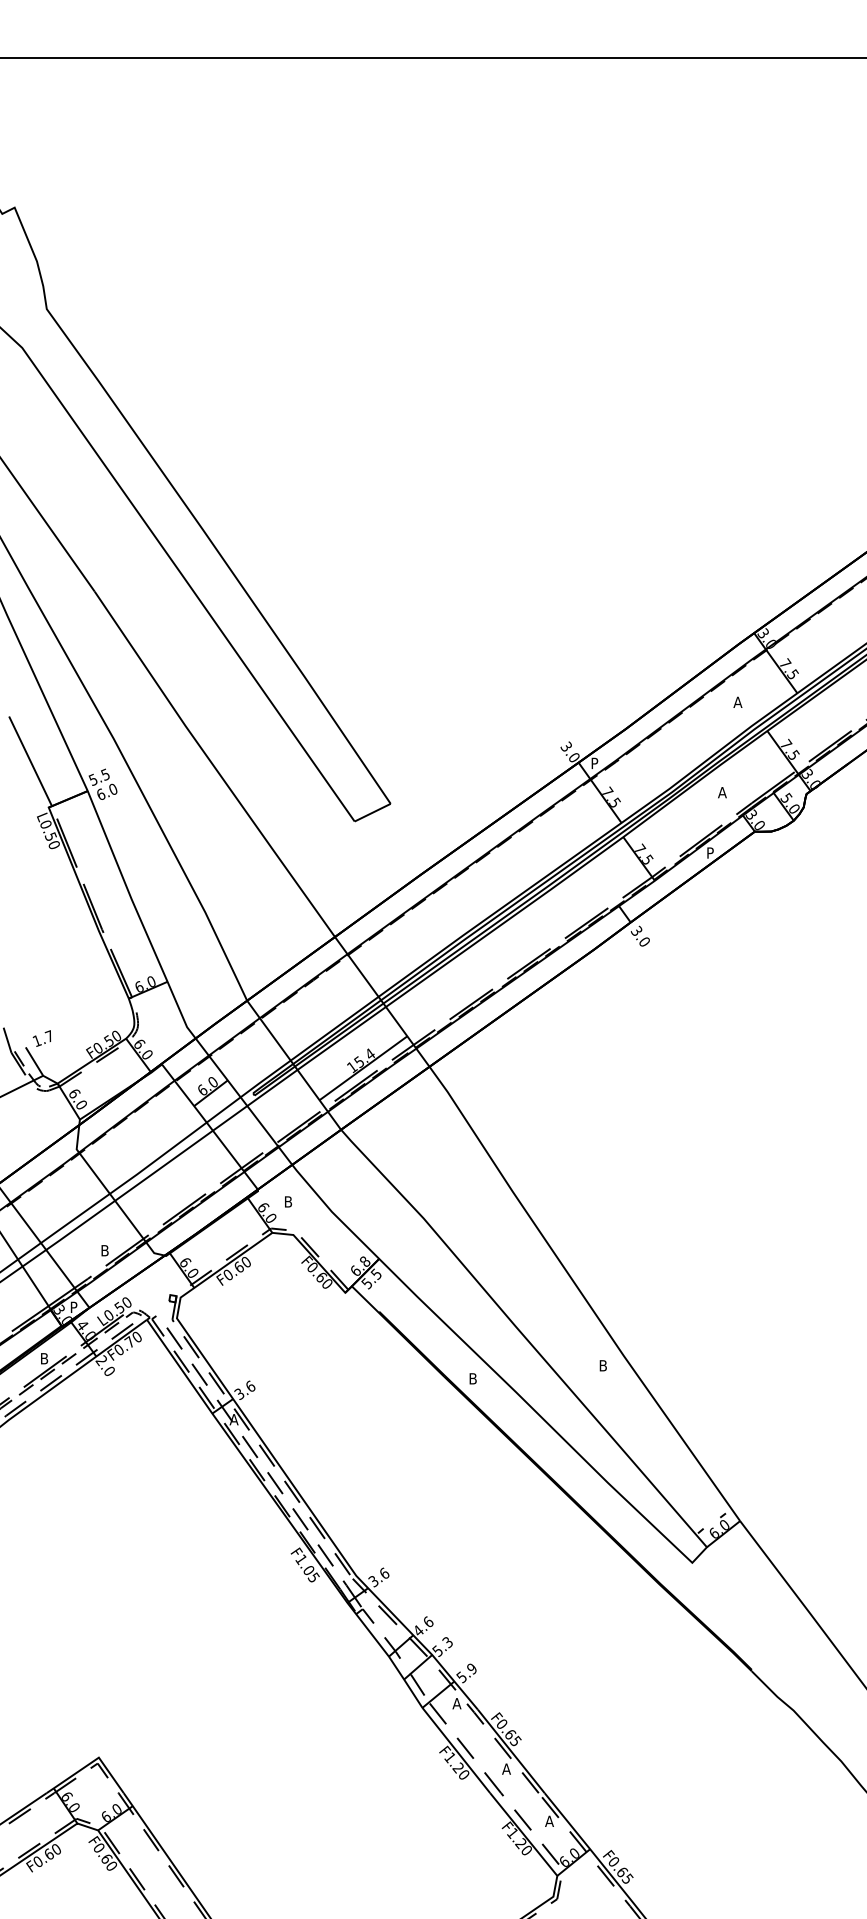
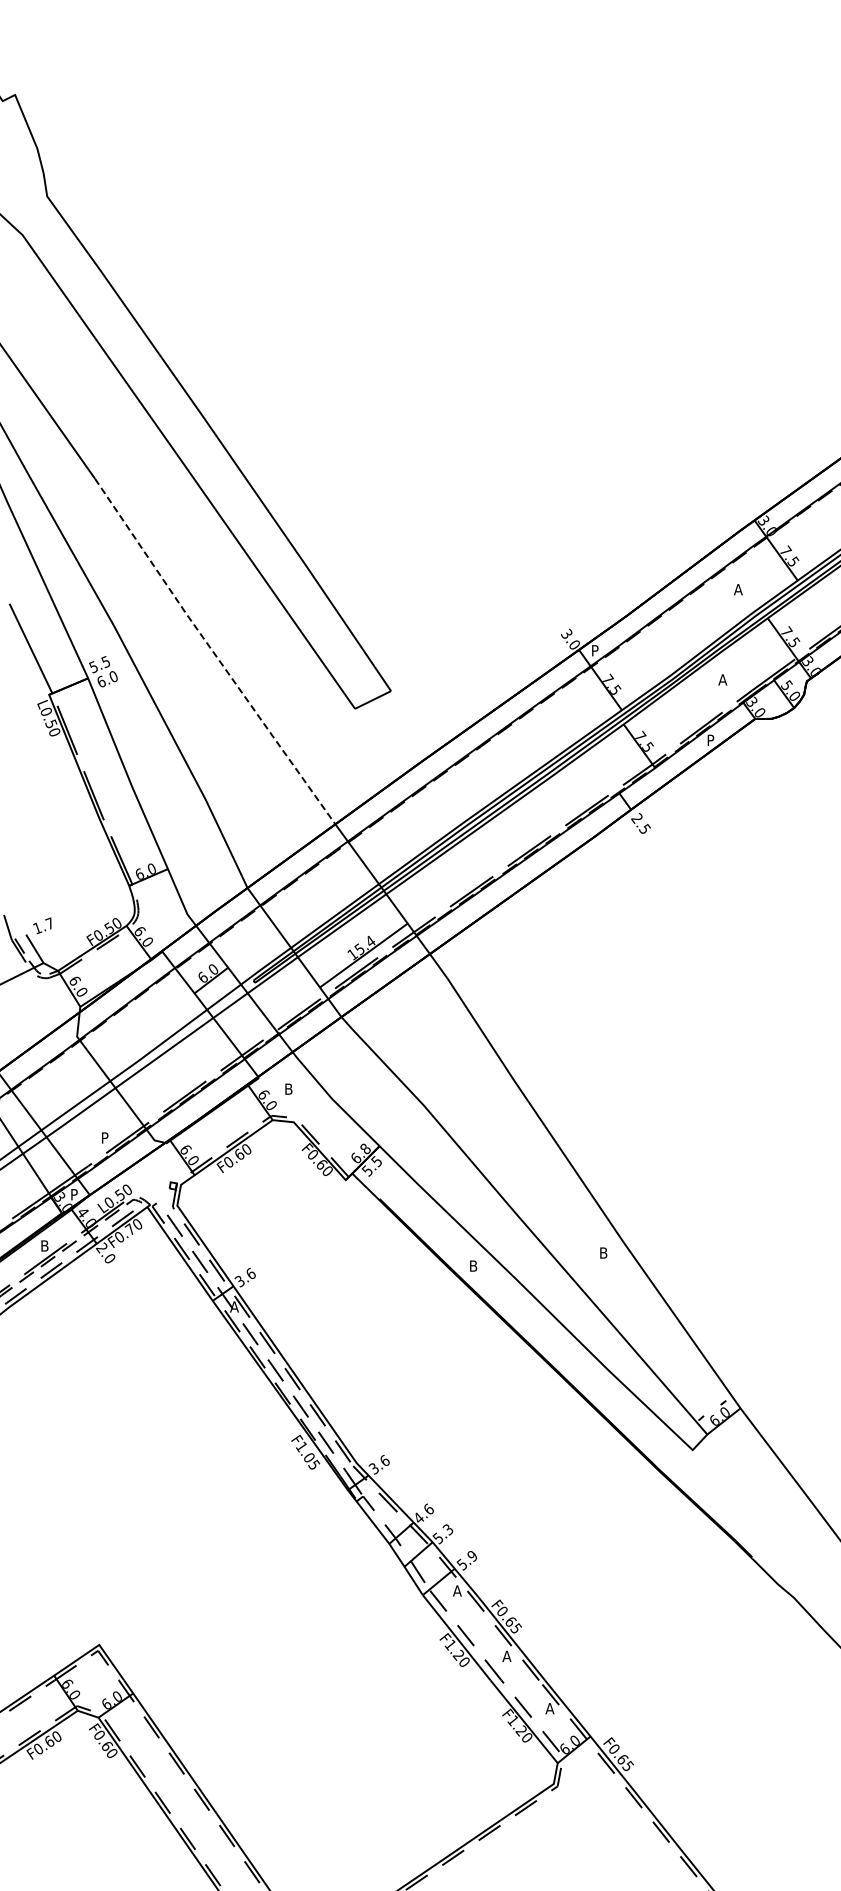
line: (213, 765) -> (213, 652), solid -> dashed
text: (640, 935) -> (640, 822), 3.0 -> 2.5
text: (105, 1250) -> (105, 1137), B -> P

